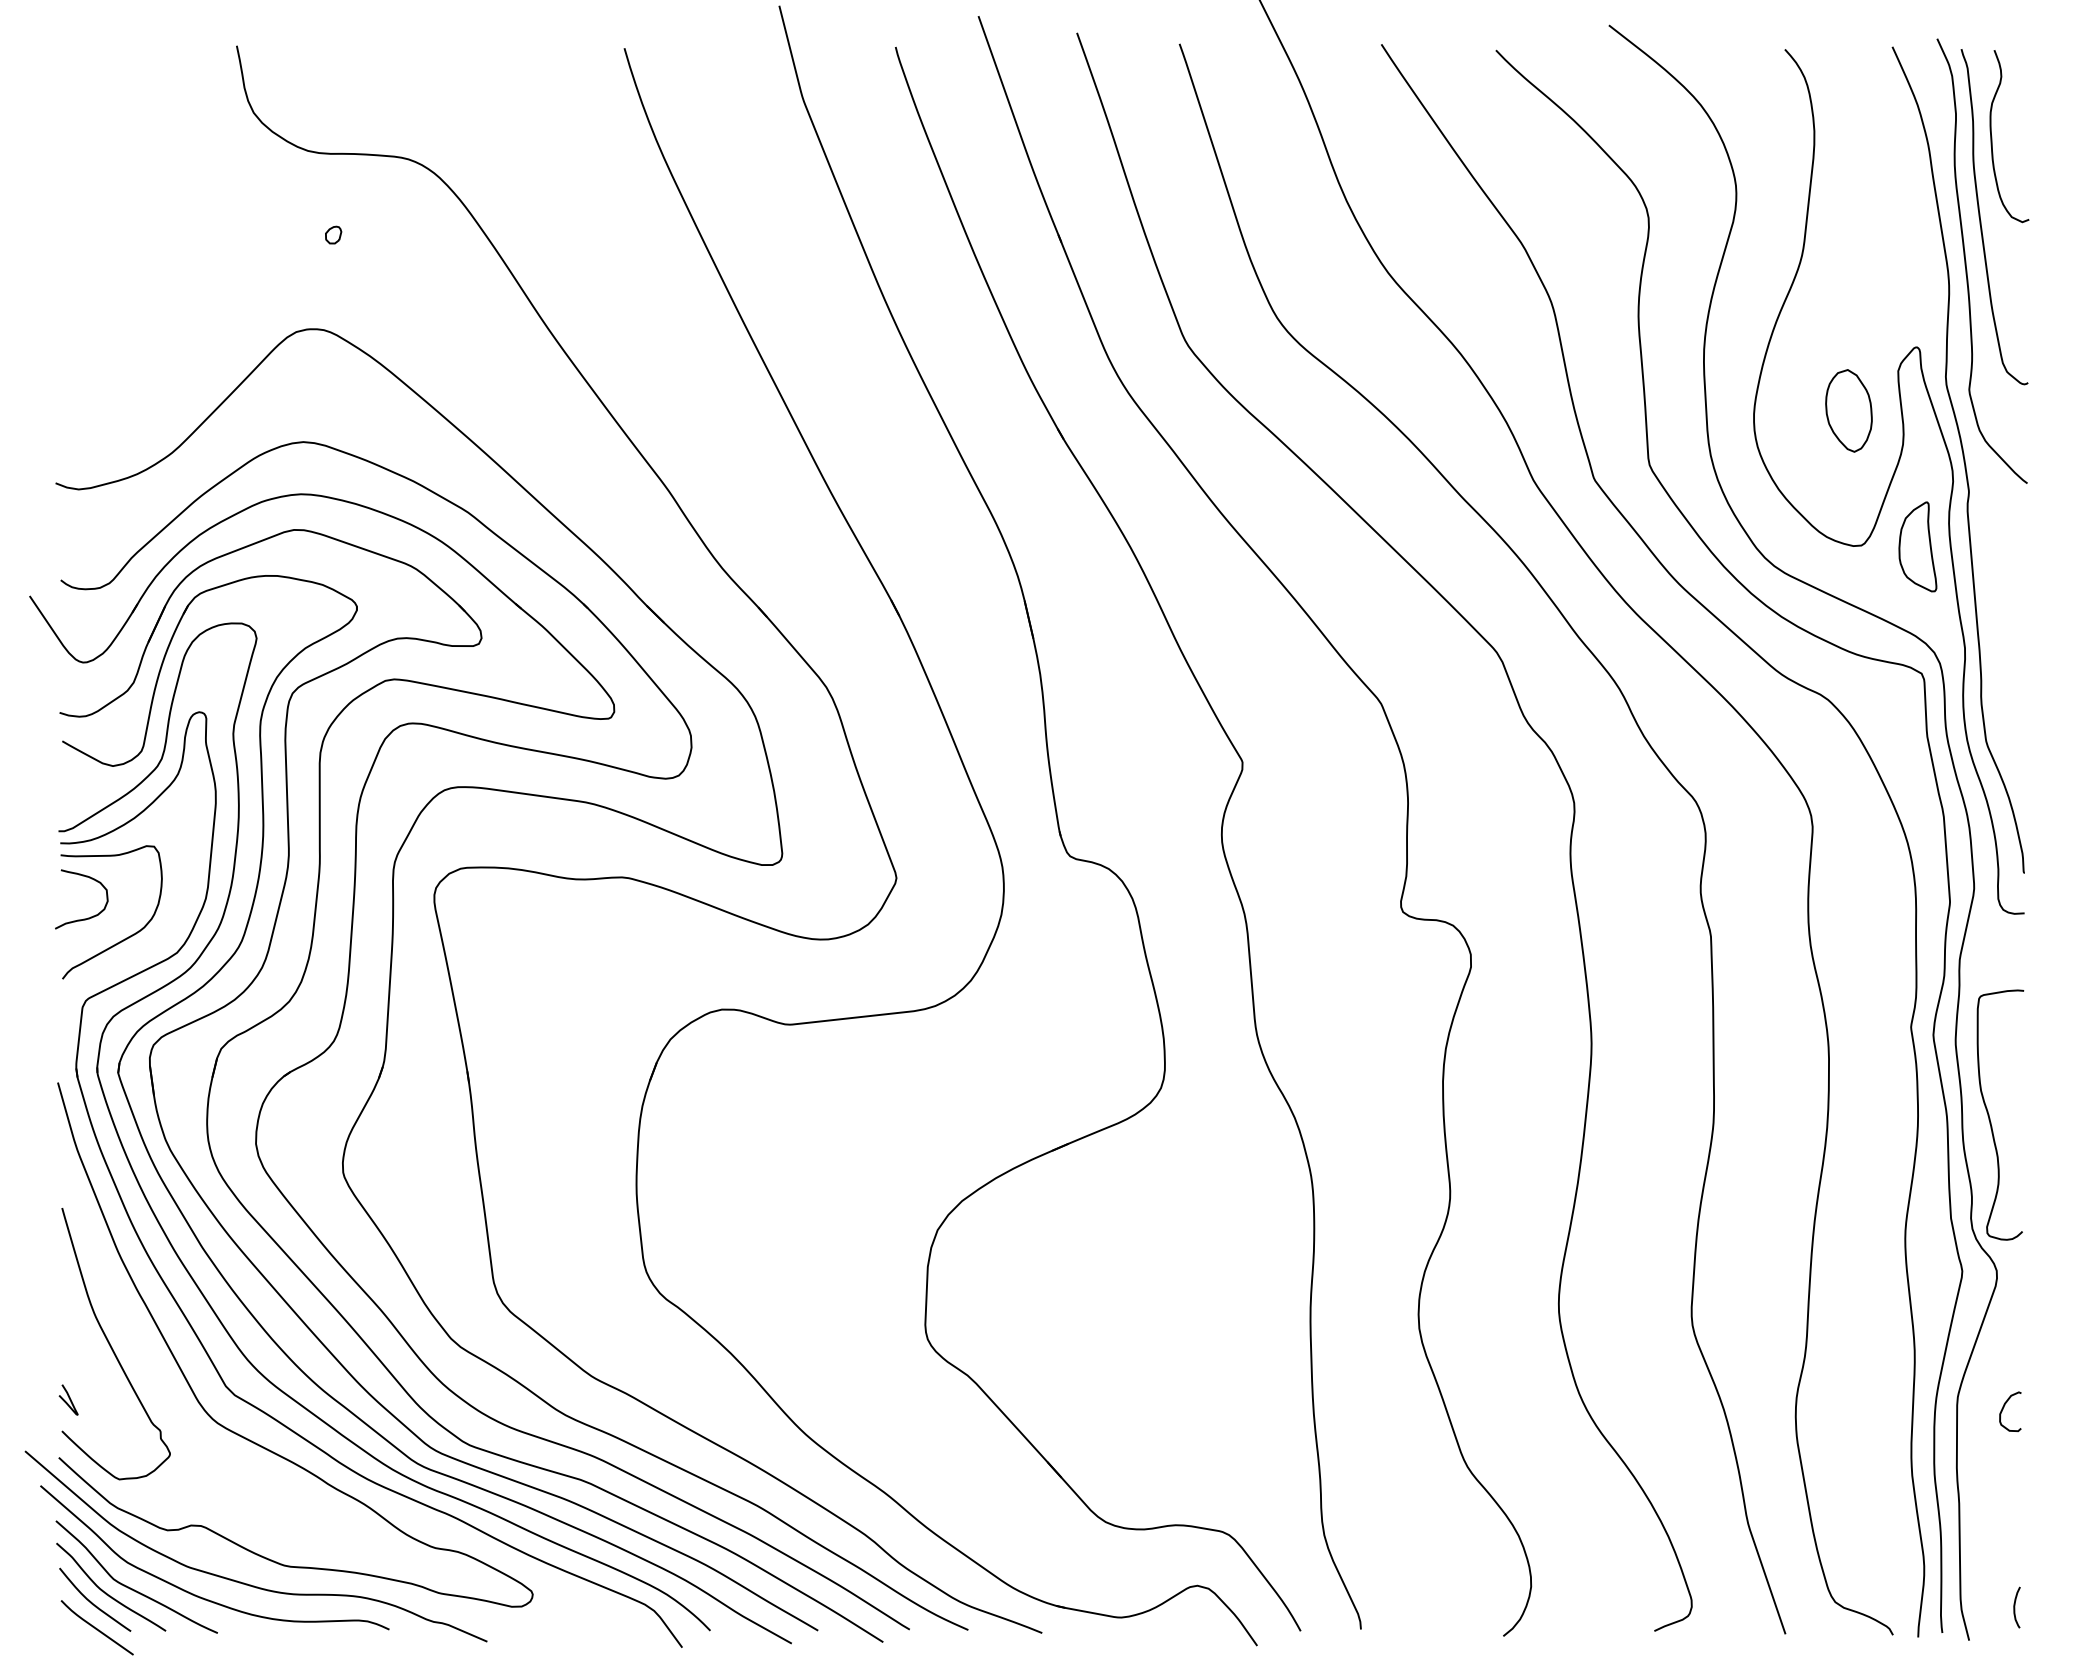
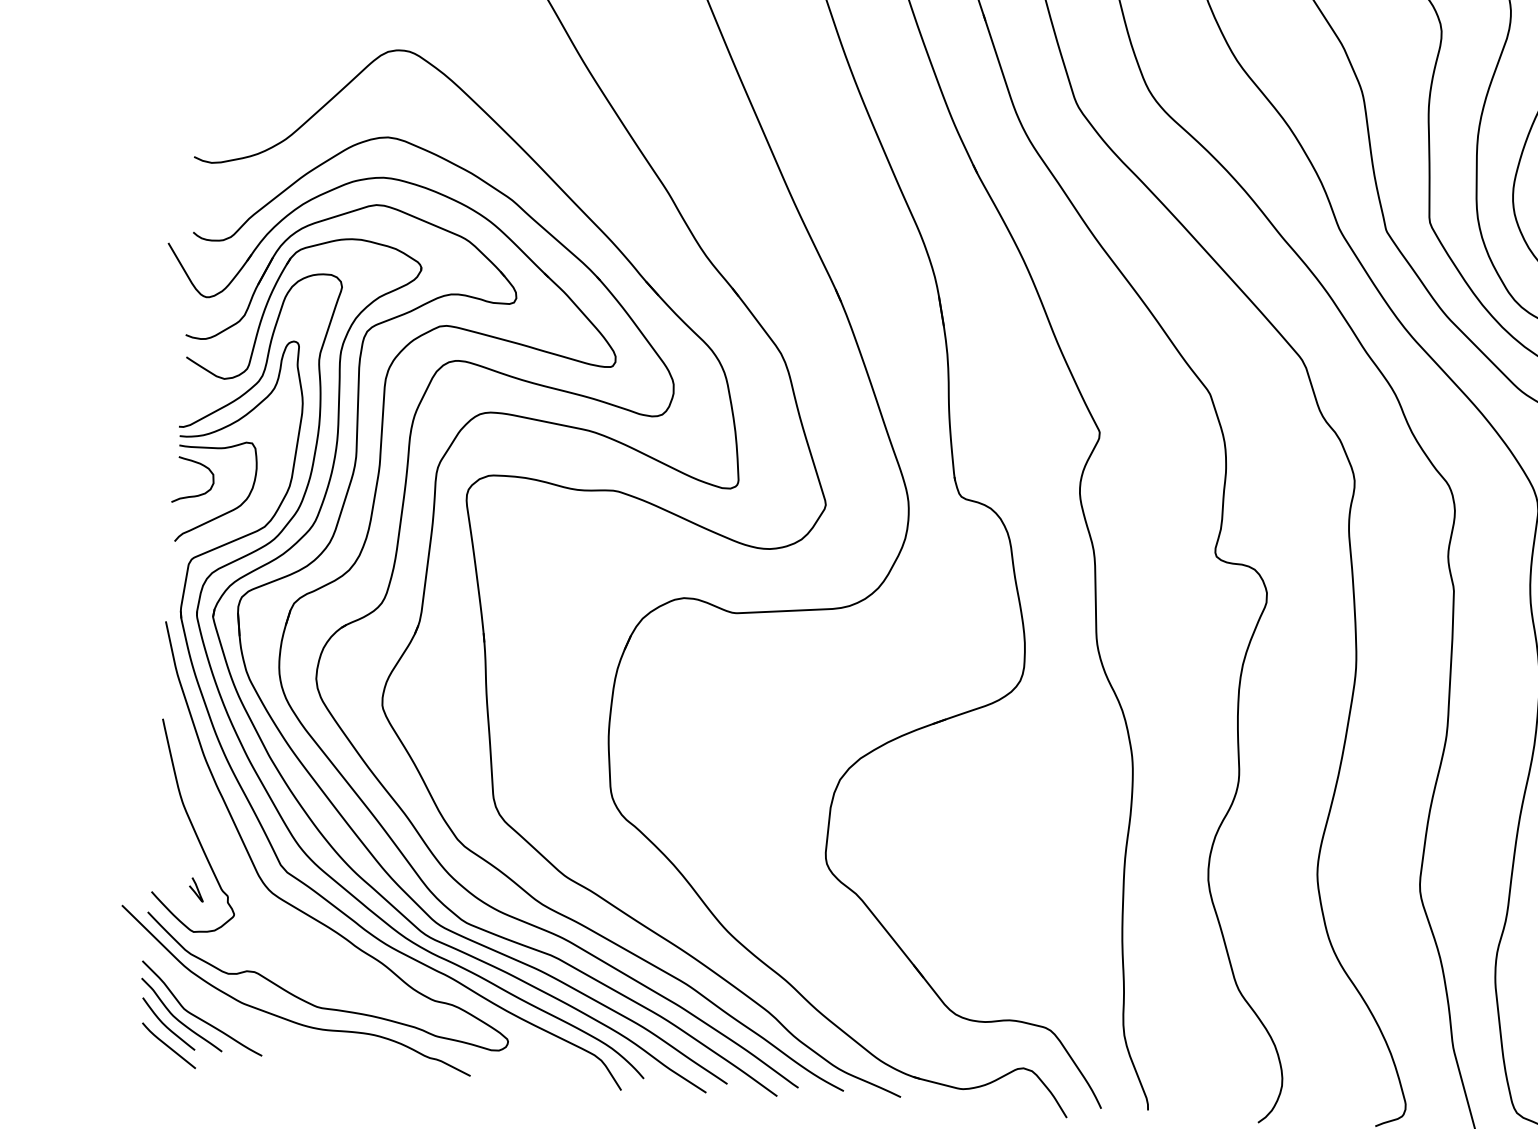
curve: (68, 1398) -> (196, 888), moved
curve: (198, 1595) -> (249, 1025), removed

